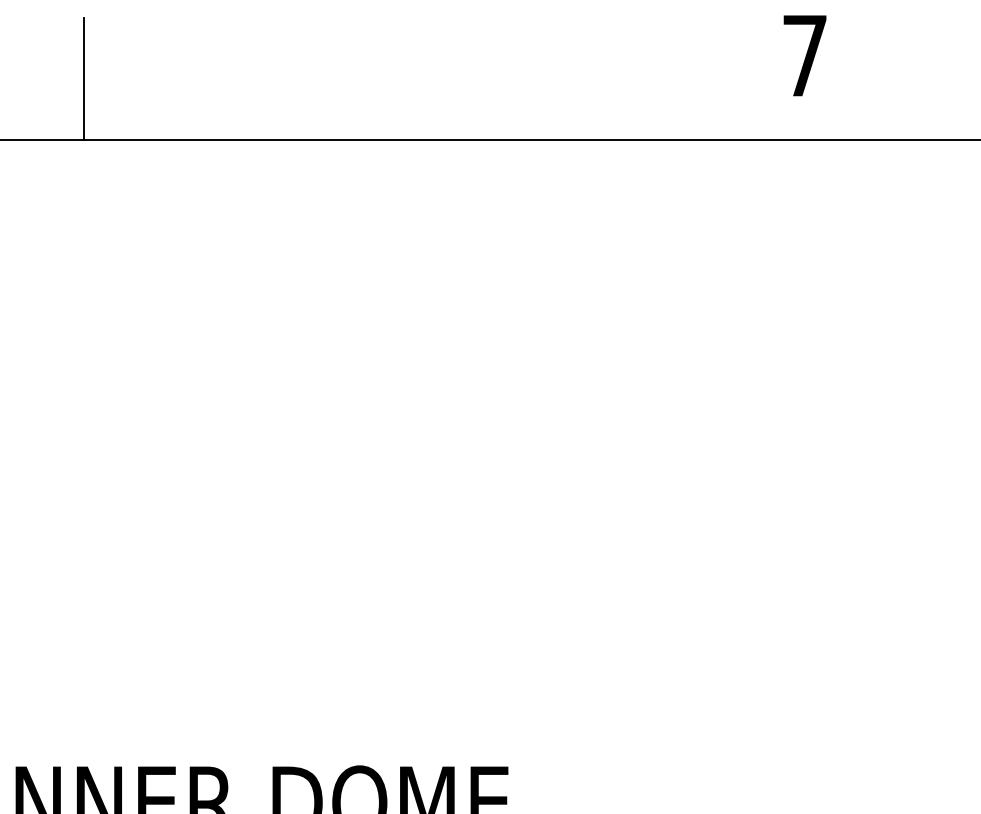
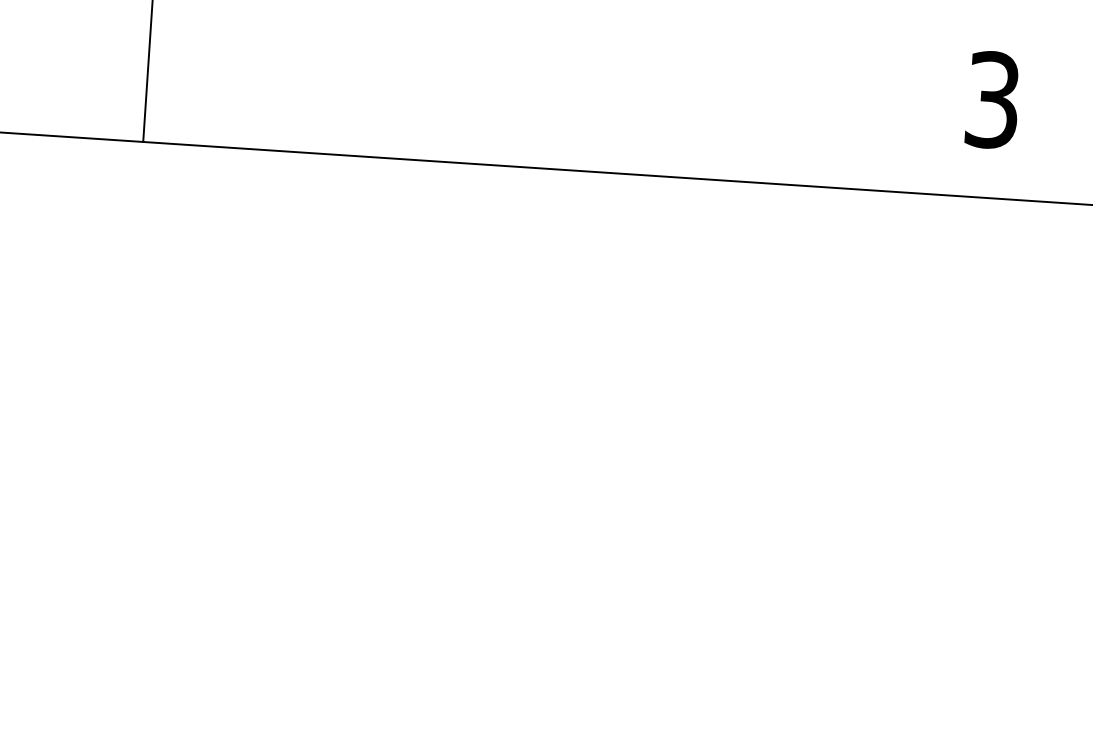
text: (804, 55) -> (992, 99), 7 -> 3

